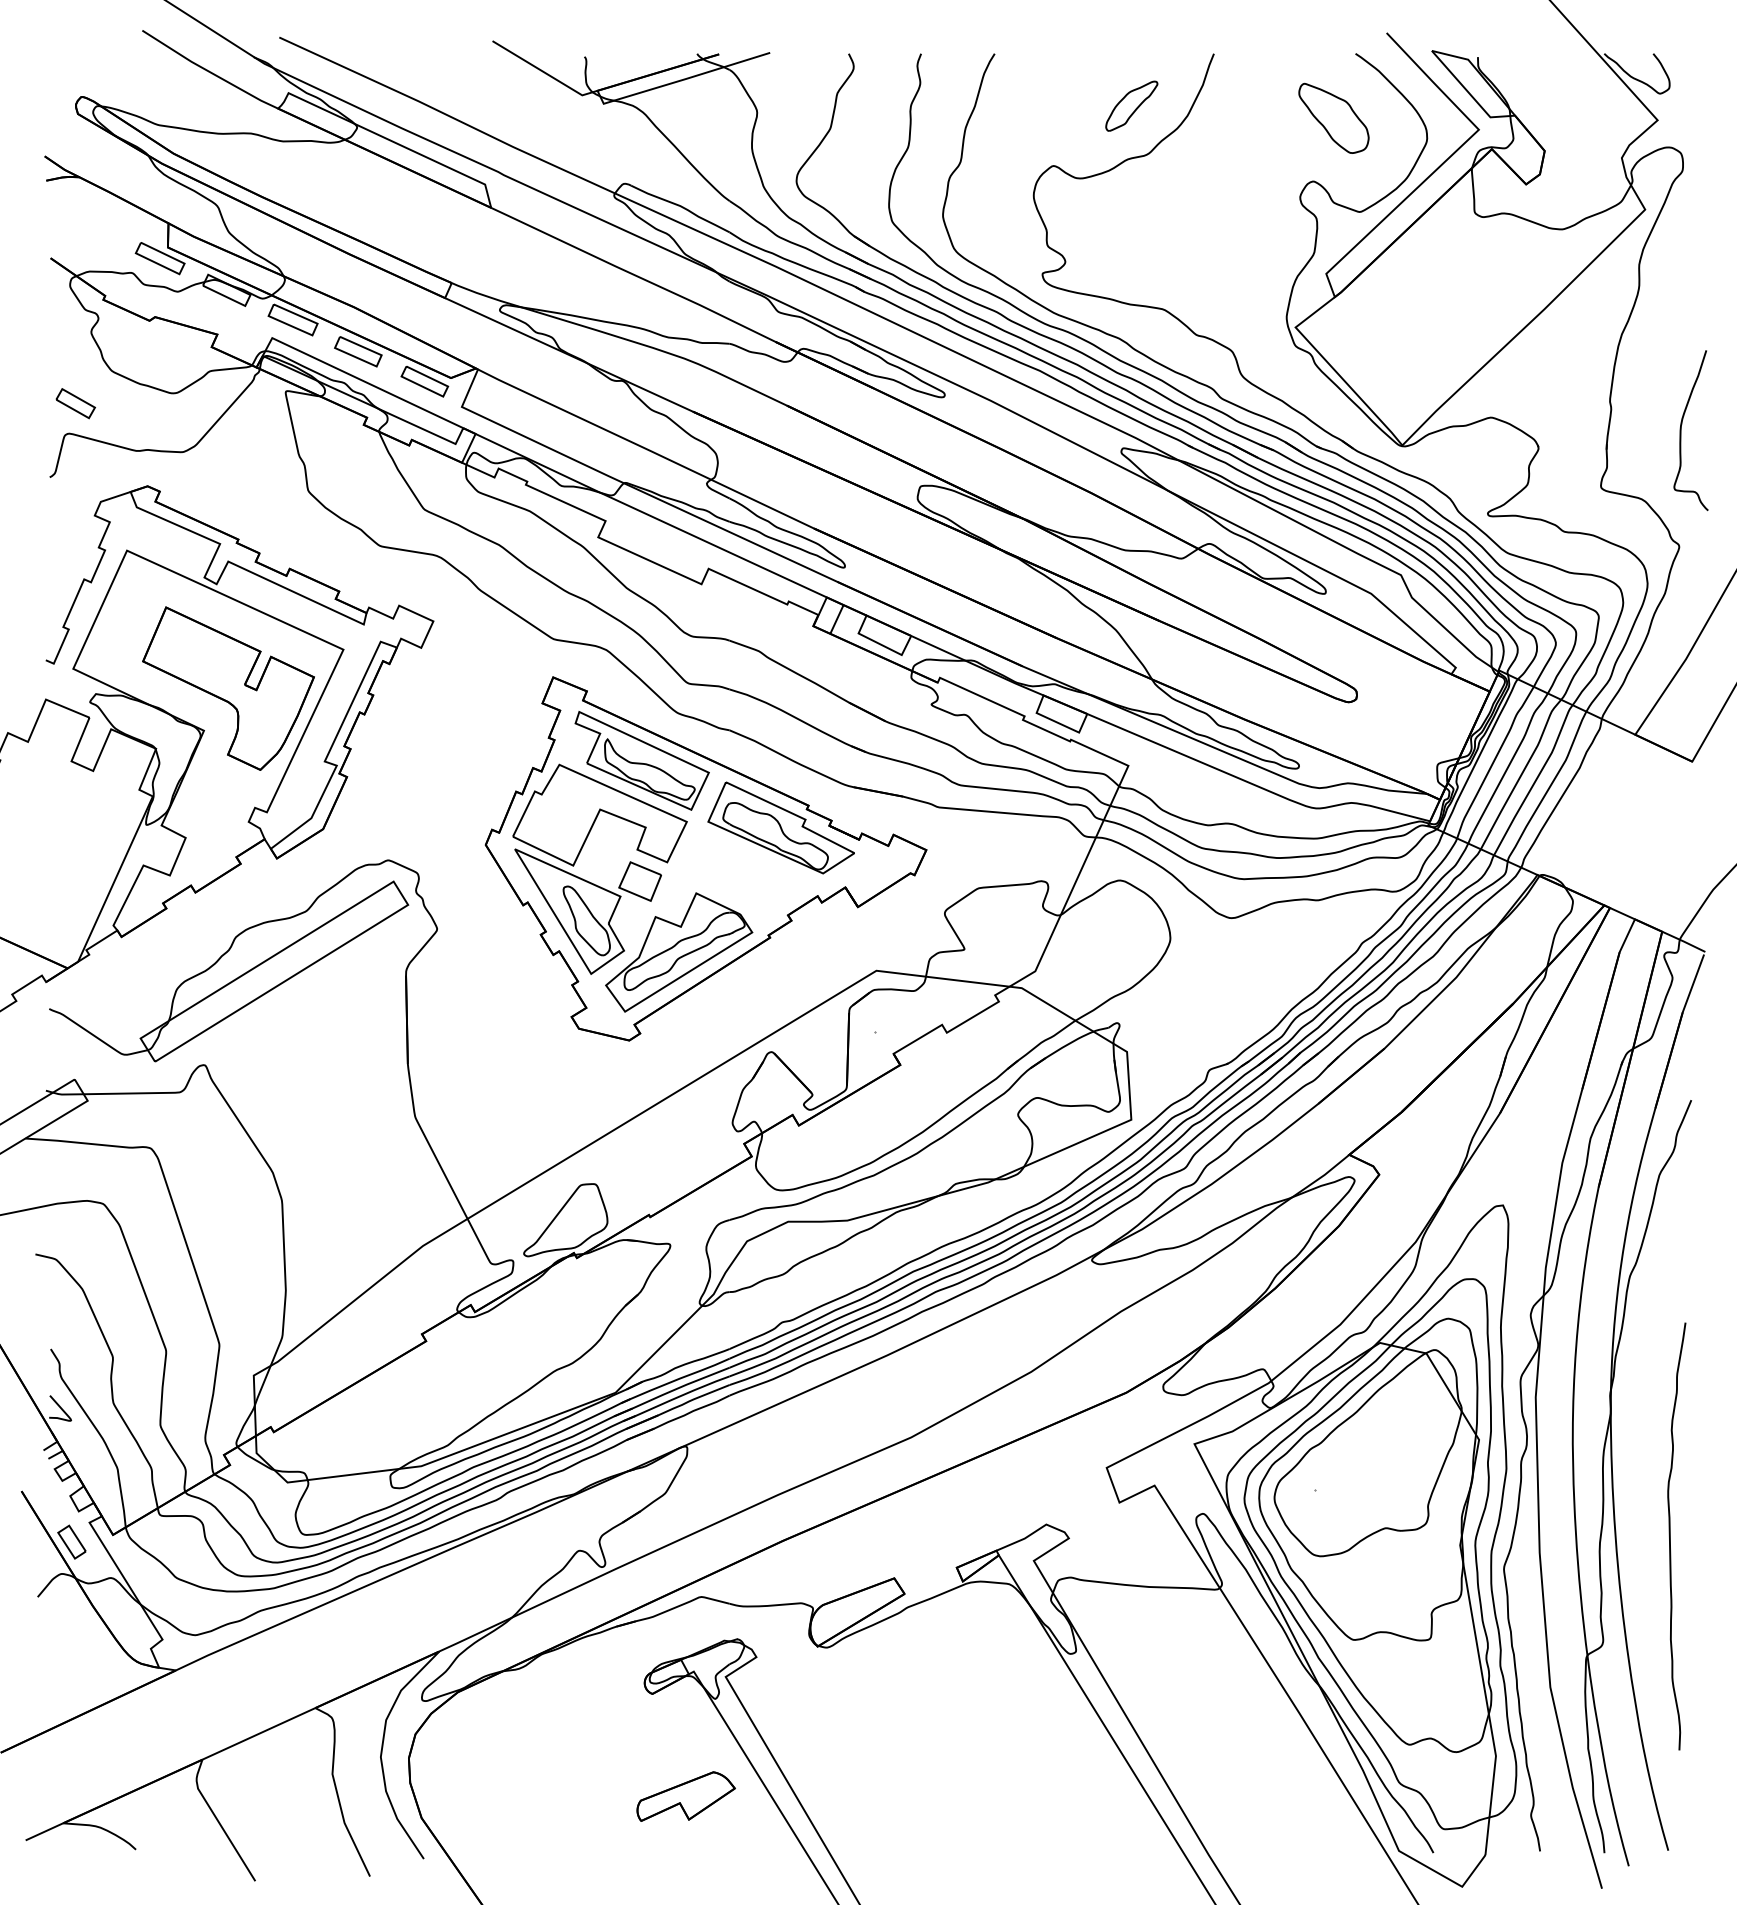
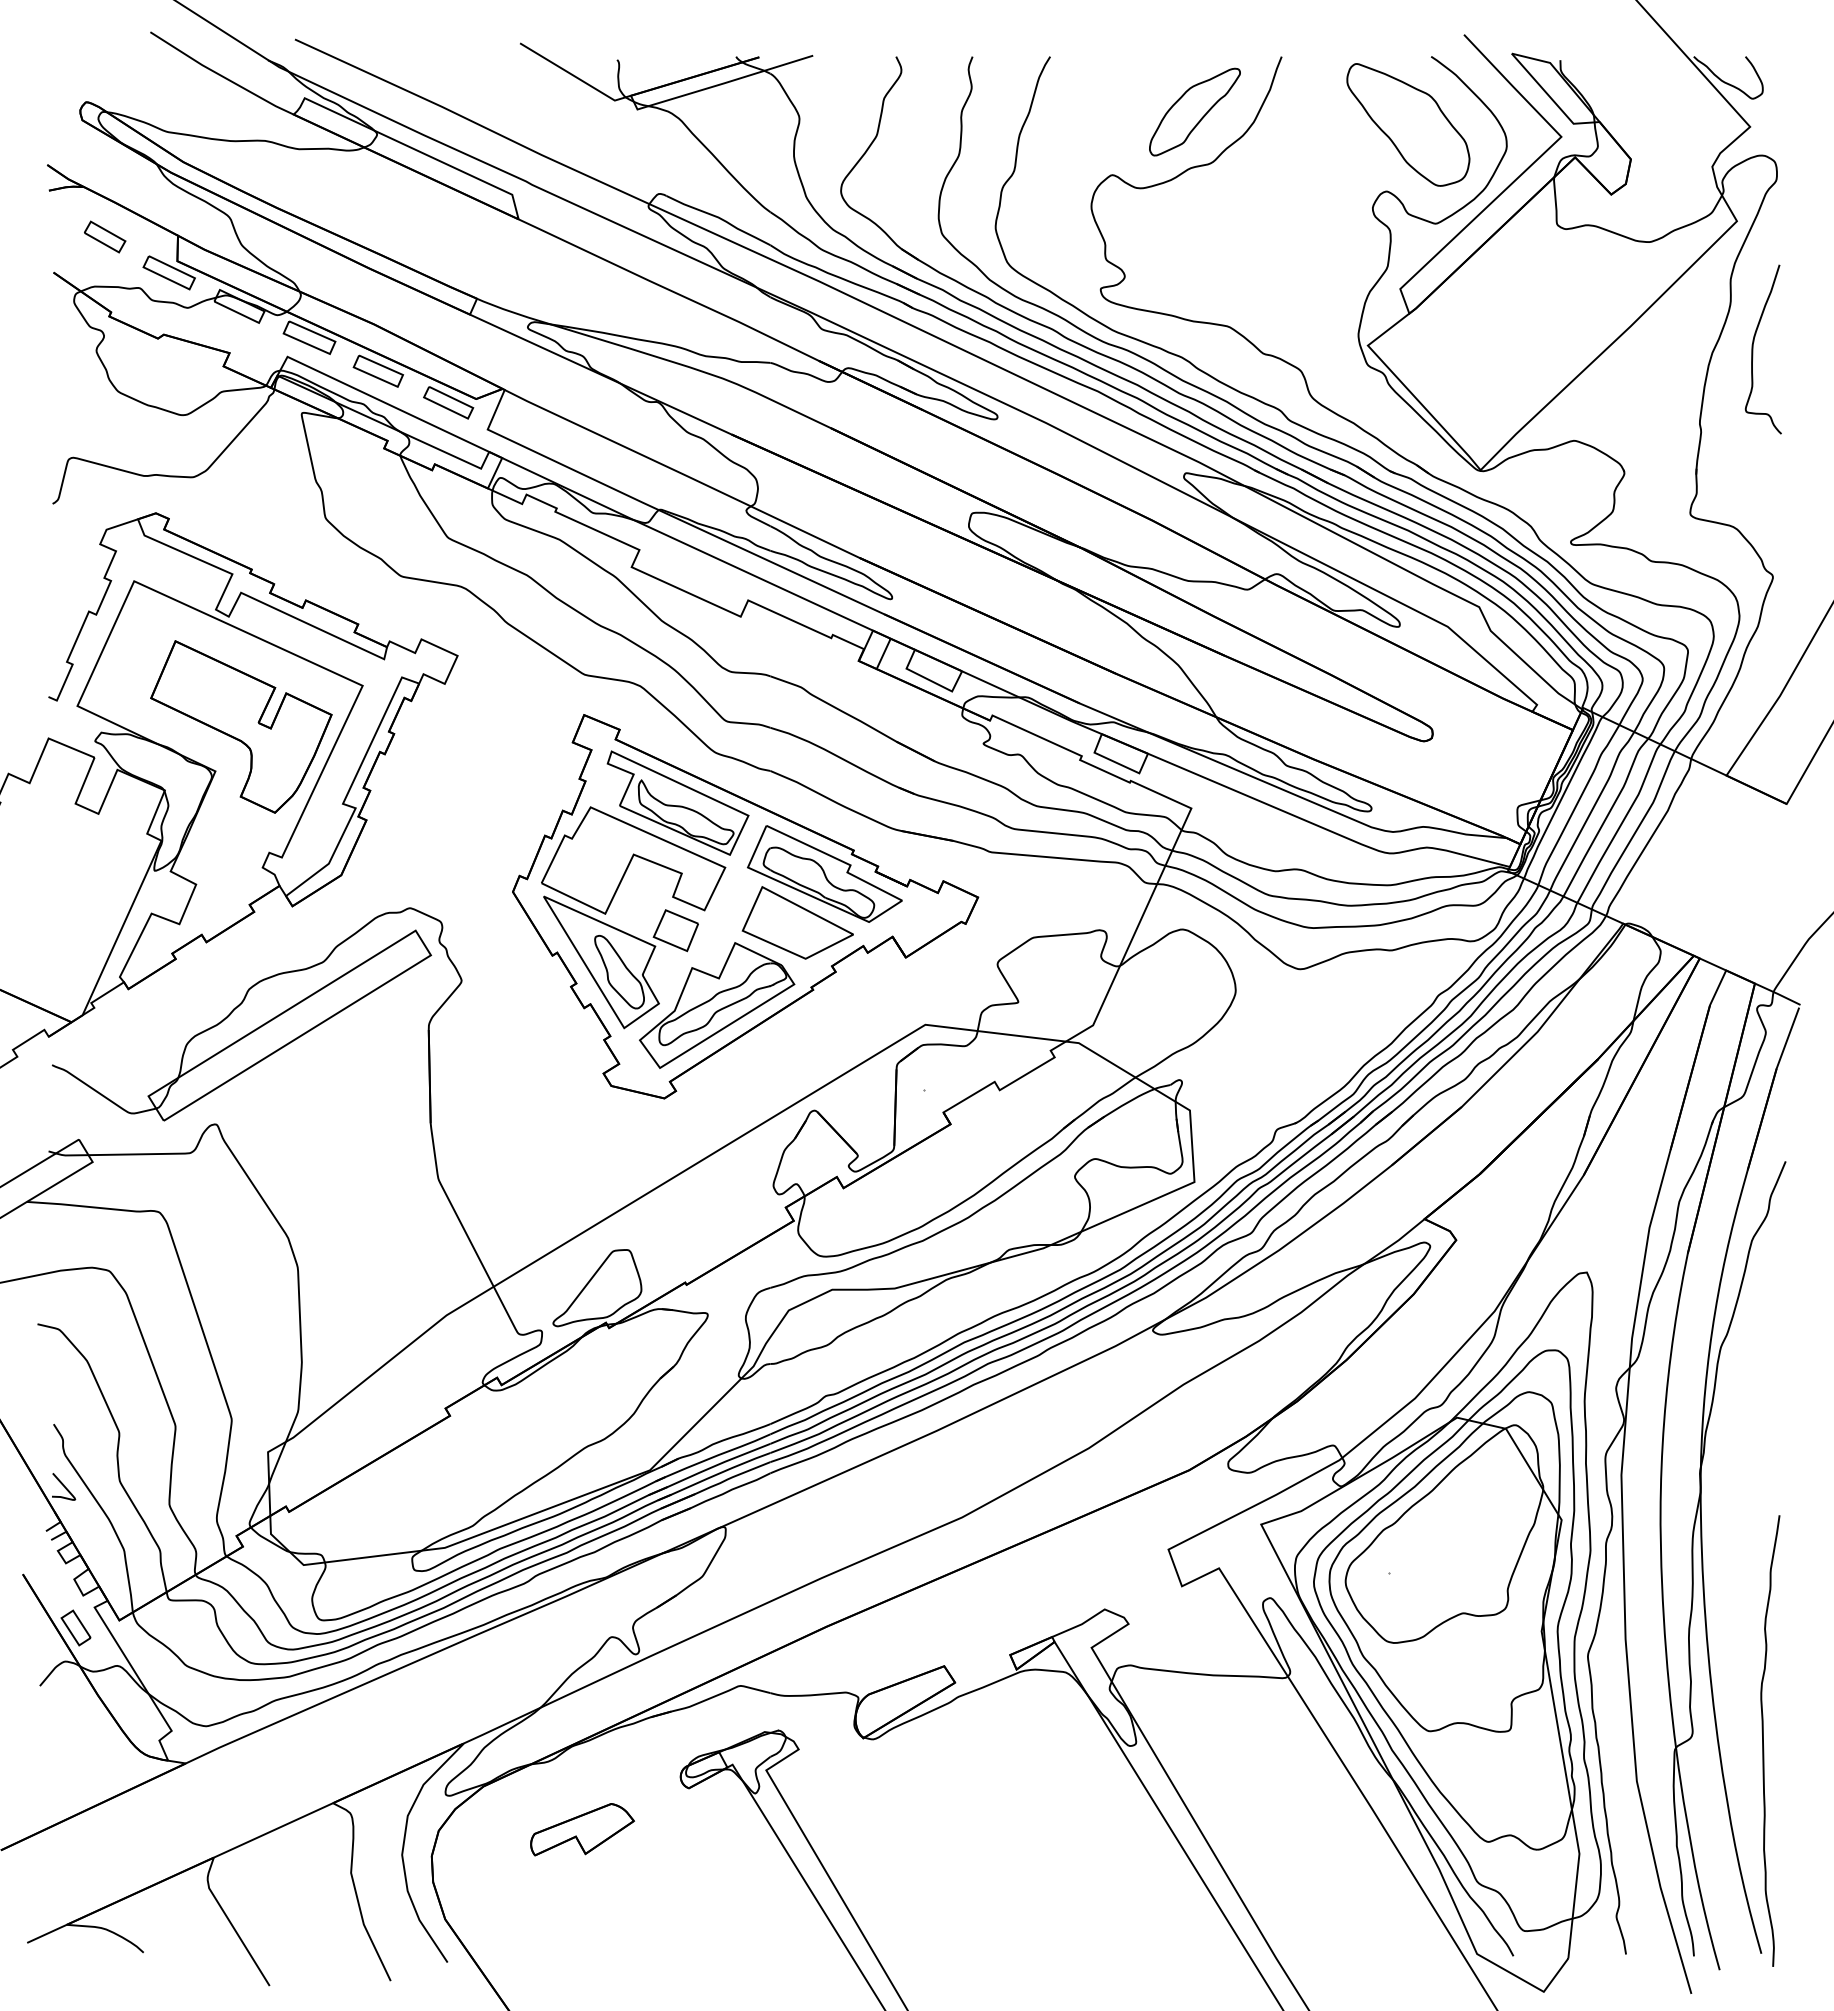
part: (1131, 105) -> (1194, 111), size x1.67
part: (1334, 118) -> (1408, 124), size x1.67
part: (76, 403) -> (105, 236), moved
curve: (1681, 430) -> (1753, 349), moved
part: (755, 873) -> (797, 922), added
curve: (1670, 1535) -> (1763, 1740), moved
part: (686, 1796) -> (582, 1829), moved

